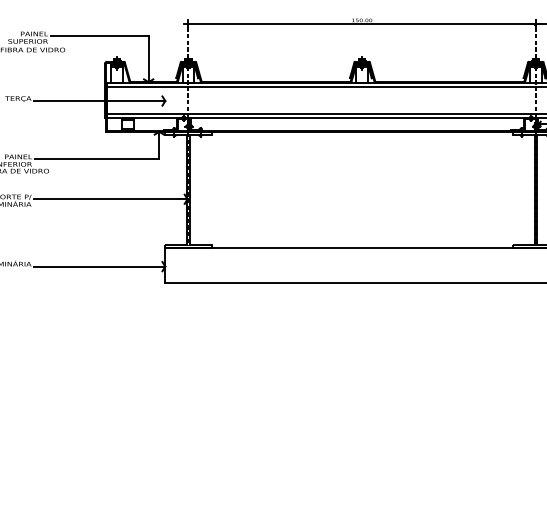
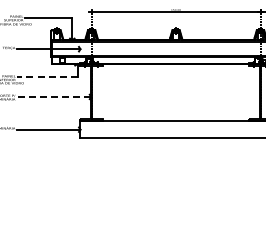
line: (95, 159) -> (46, 77), solid -> dashed
line: (109, 198) -> (53, 96), solid -> dashed

